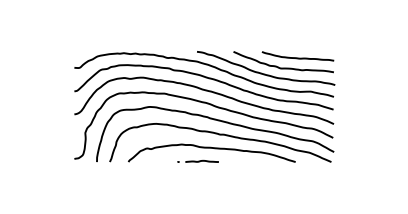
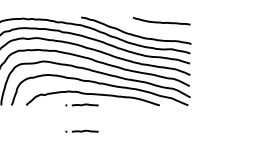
curve: (283, 67) -> (150, 30), removed
part: (197, 193) -> (81, 130), added

